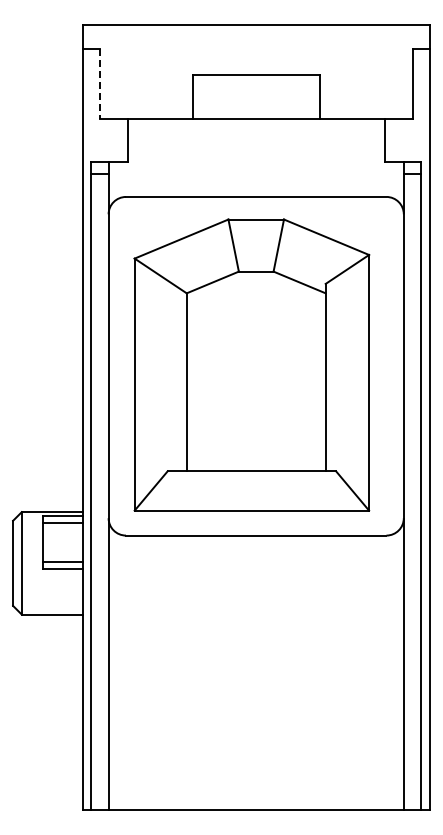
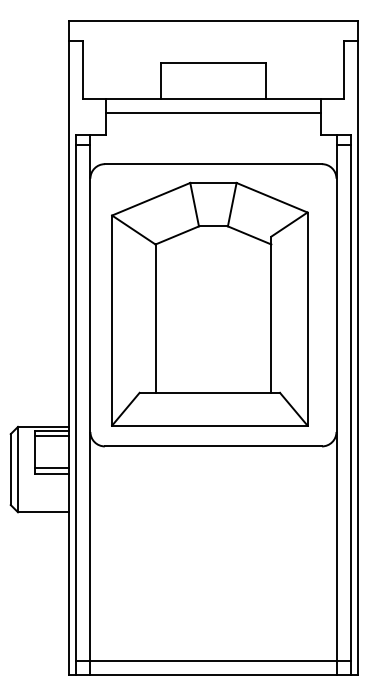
line: (99, 84) -> (82, 70), dashed -> solid
line: (255, 136) -> (212, 113), added
line: (256, 792) -> (213, 660), added

